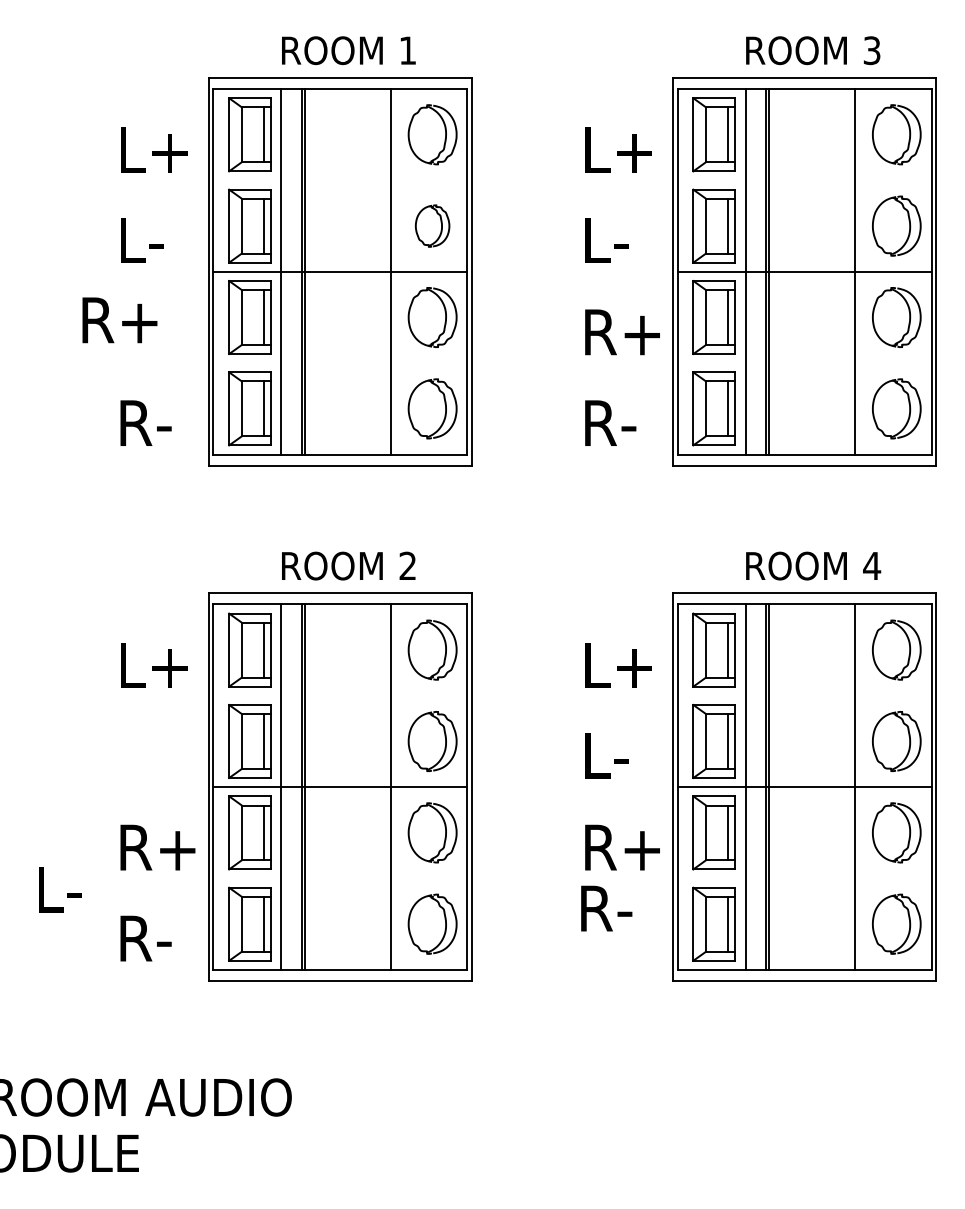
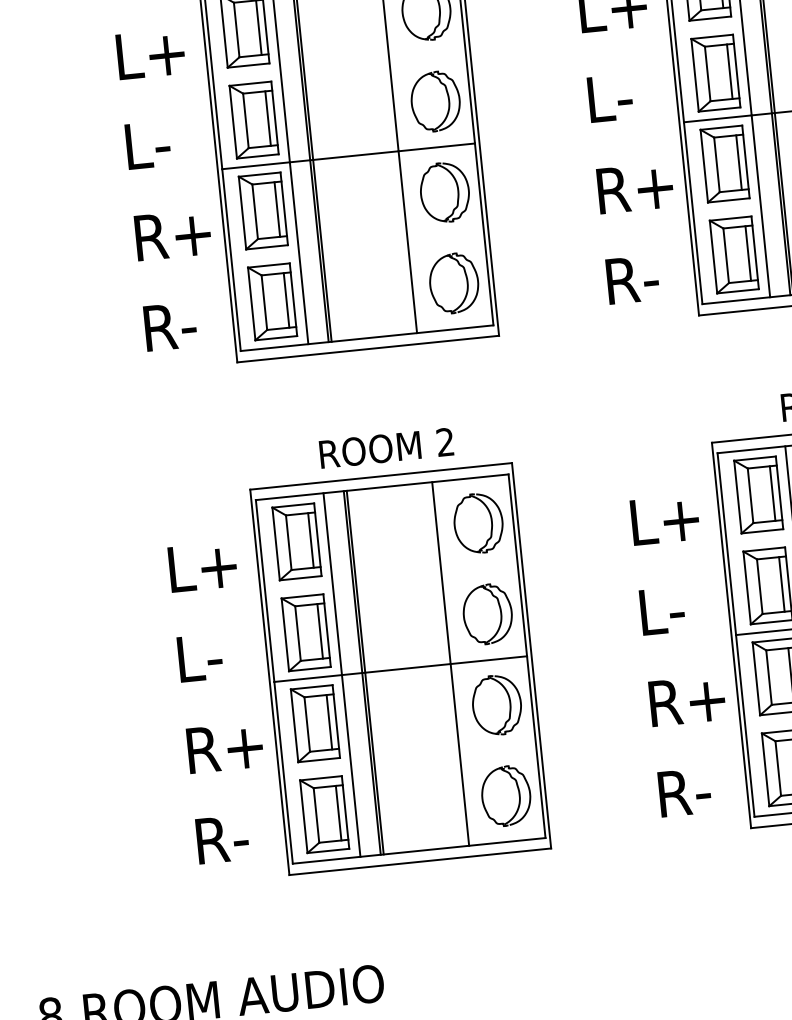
part: (432, 225) -> (435, 100), size x1.43
text: (119, 320) -> (172, 235), moved
text: (60, 889) -> (200, 657), moved
text: (606, 908) -> (684, 792), moved

